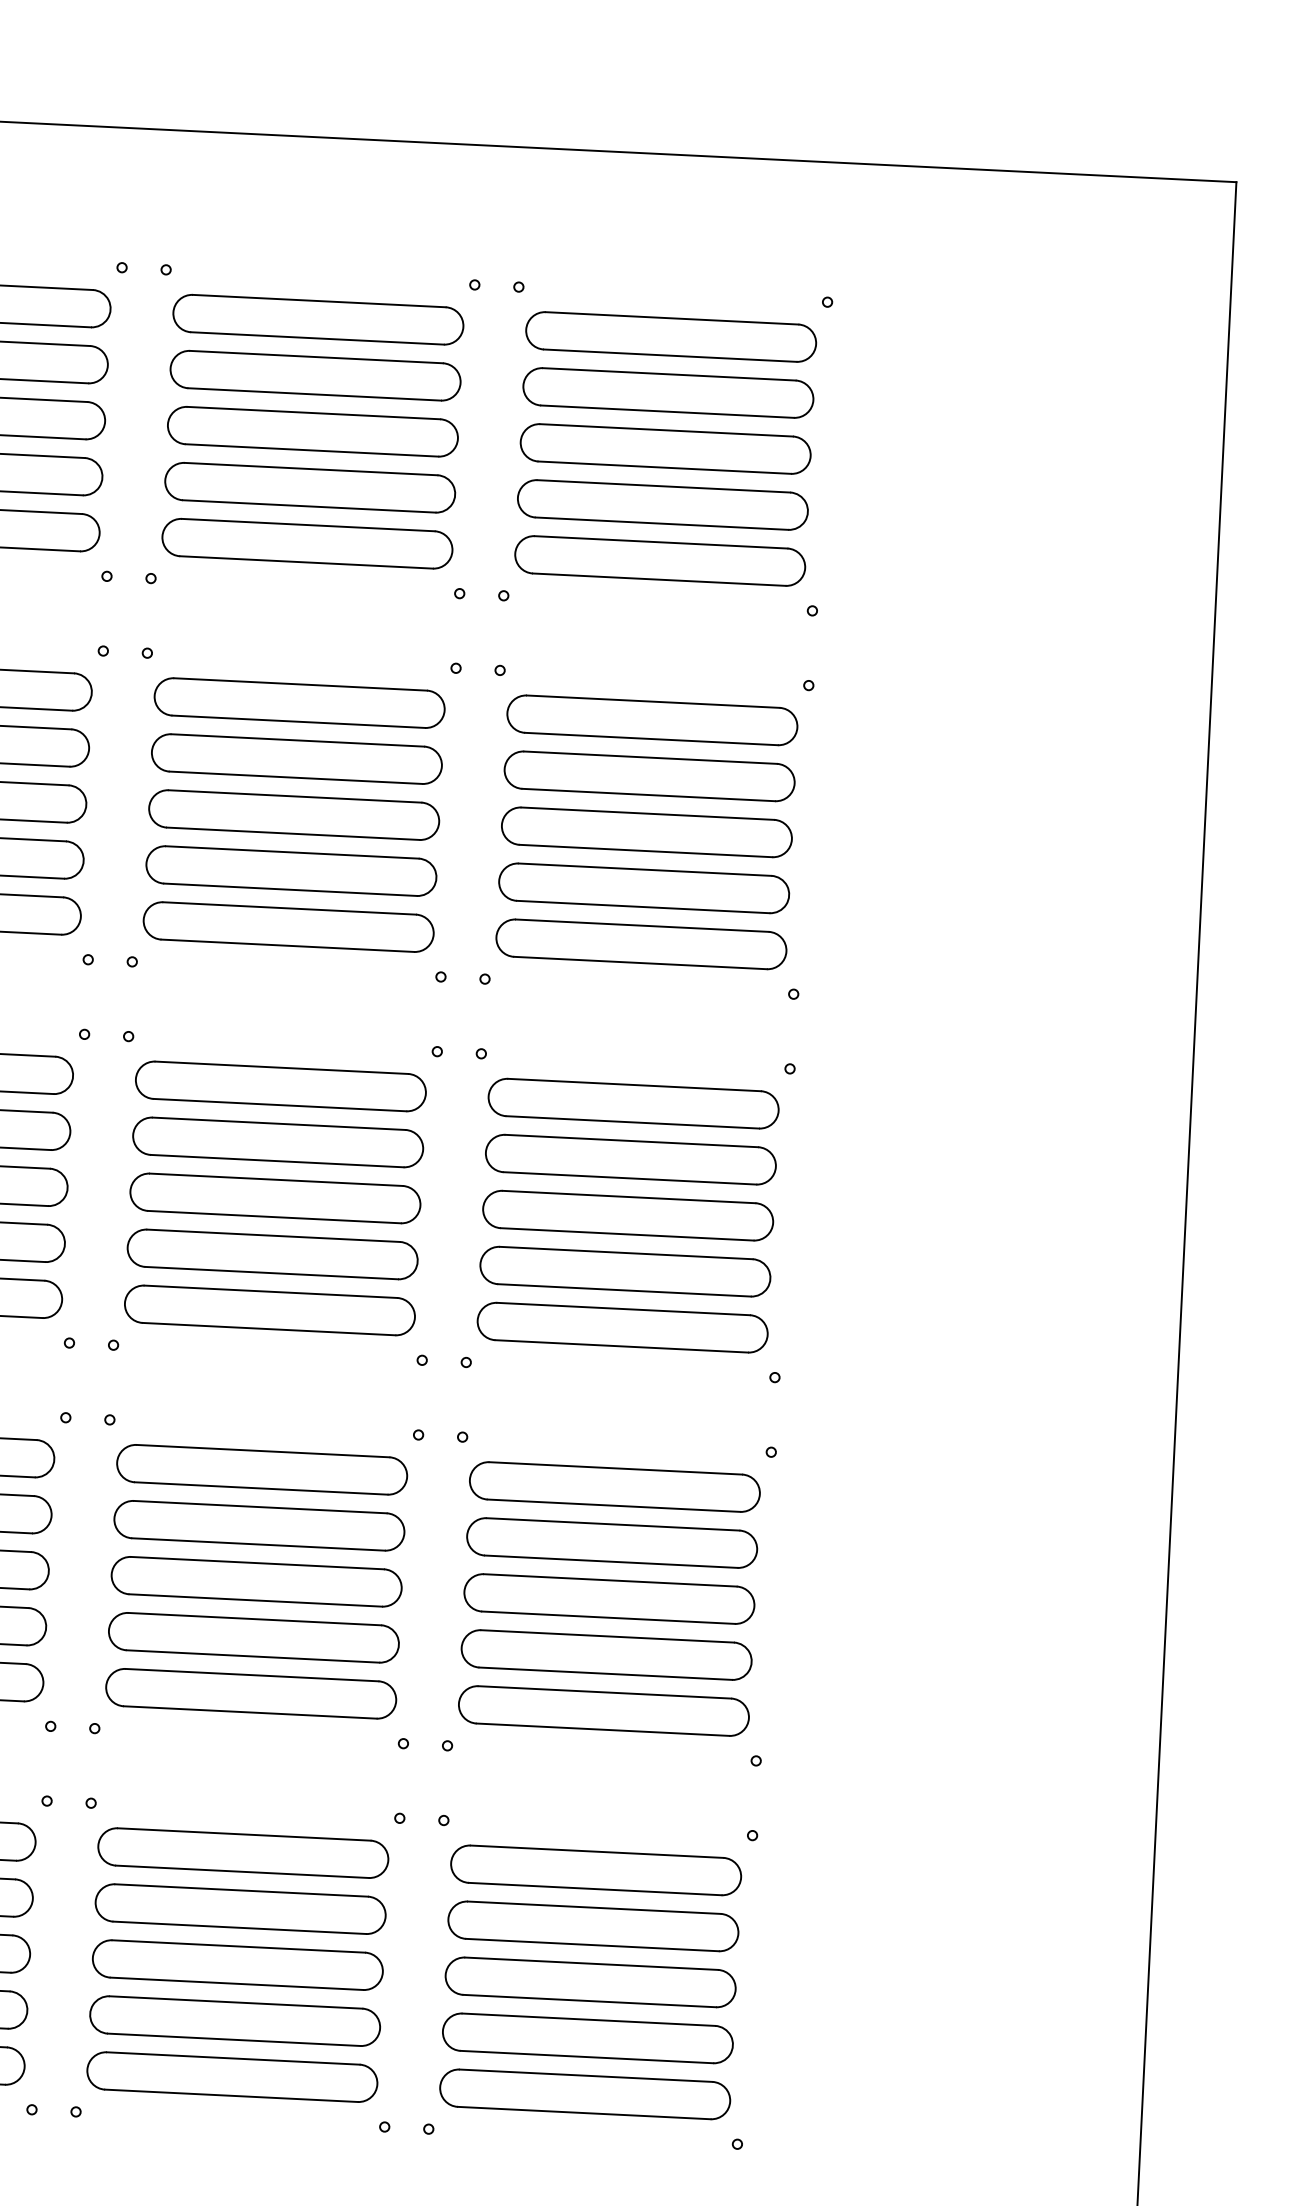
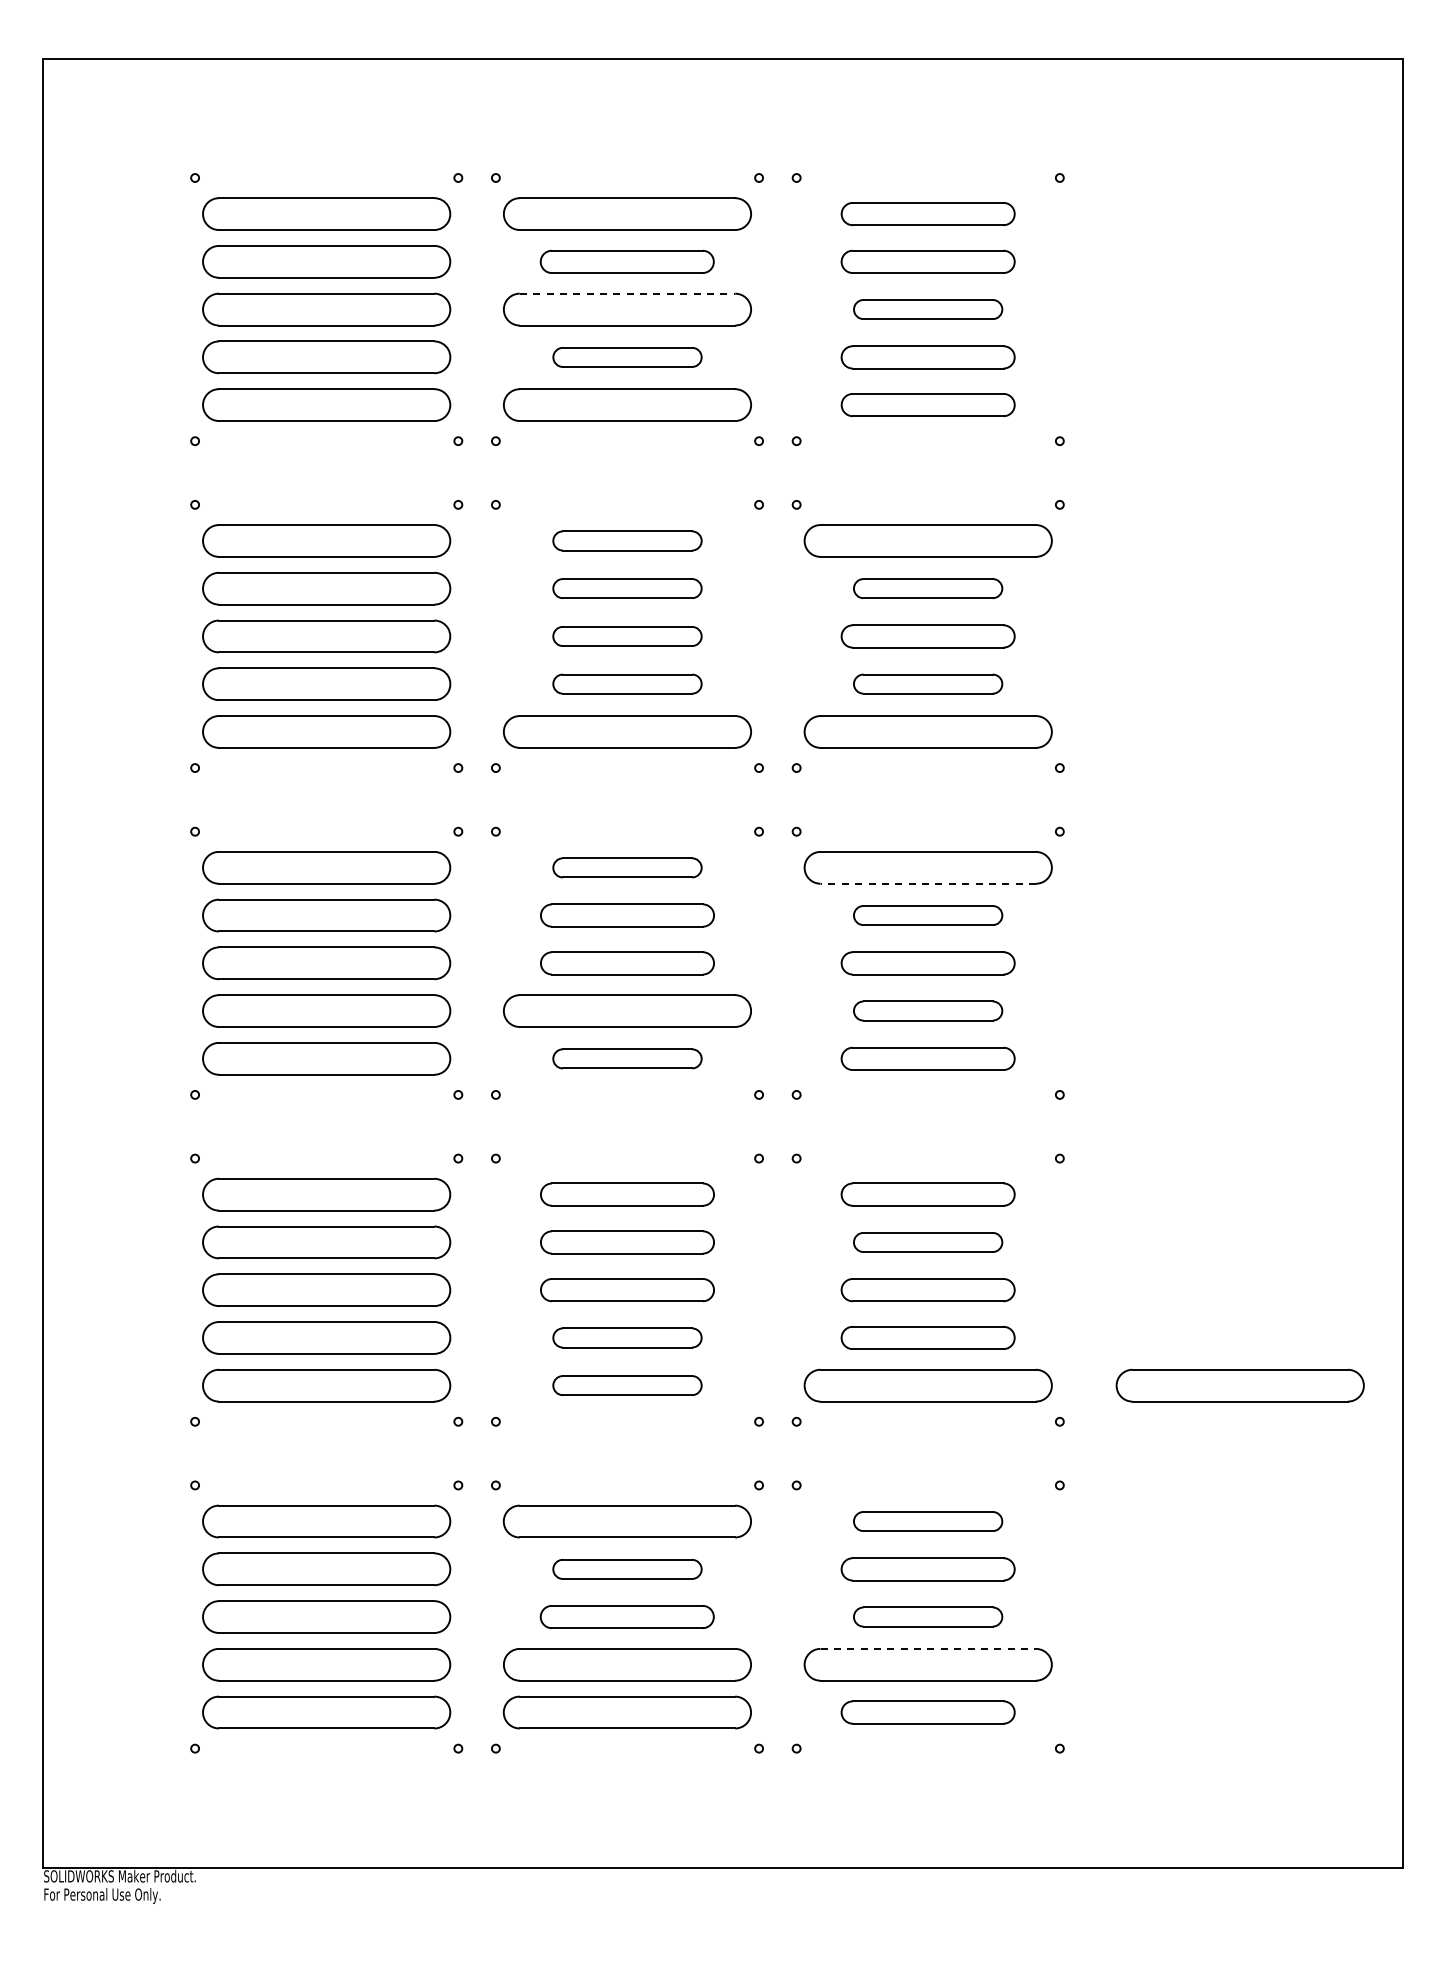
part: (670, 336) -> (927, 213), size x0.7
part: (314, 375) -> (626, 261), size x0.7
part: (667, 392) -> (927, 261), size x0.7
line: (313, 412) -> (627, 293), solid -> dashed
part: (664, 448) -> (927, 309), size x0.6
part: (310, 487) -> (627, 357), size x0.6
part: (662, 505) -> (927, 357), size x0.7
part: (659, 560) -> (927, 404), size x0.7
part: (299, 702) -> (627, 540), size x0.6
part: (296, 758) -> (627, 588), size x0.6
part: (648, 776) -> (927, 588), size x0.6
part: (294, 815) -> (627, 636), size x0.6
part: (646, 832) -> (927, 636), size x0.7
part: (291, 870) -> (627, 683), size x0.6
part: (643, 887) -> (927, 683), size x0.6
part: (280, 1086) -> (627, 867), size x0.6
line: (633, 1122) -> (928, 883), solid -> dashed
part: (278, 1142) -> (627, 915), size x0.7
part: (630, 1159) -> (927, 915), size x0.6
part: (275, 1198) -> (627, 963), size x0.7
part: (627, 1215) -> (927, 963), size x0.7
part: (624, 1270) -> (927, 1010), size x0.6
part: (269, 1310) -> (627, 1058), size x0.6
part: (621, 1327) -> (927, 1058), size x0.7
part: (262, 1469) -> (627, 1194), size x0.7
part: (614, 1486) -> (927, 1194), size x0.7
part: (259, 1525) -> (627, 1242), size x0.7
part: (611, 1543) -> (927, 1242), size x0.6
part: (256, 1580) -> (627, 1289), size x0.7
part: (608, 1598) -> (927, 1289), size x0.7
part: (253, 1637) -> (627, 1337), size x0.6
part: (605, 1654) -> (927, 1337), size x0.7
part: (251, 1693) -> (627, 1385), size x0.6
part: (968, 1728) -> (1239, 1385), added
part: (595, 1870) -> (927, 1521), size x0.6
part: (240, 1909) -> (627, 1569), size x0.6
part: (592, 1926) -> (927, 1569), size x0.7
part: (236, 1964) -> (626, 1616), size x0.7
part: (589, 1981) -> (927, 1616), size x0.6
line: (589, 2019) -> (928, 1648), solid -> dashed
part: (584, 2094) -> (927, 1712), size x0.7

